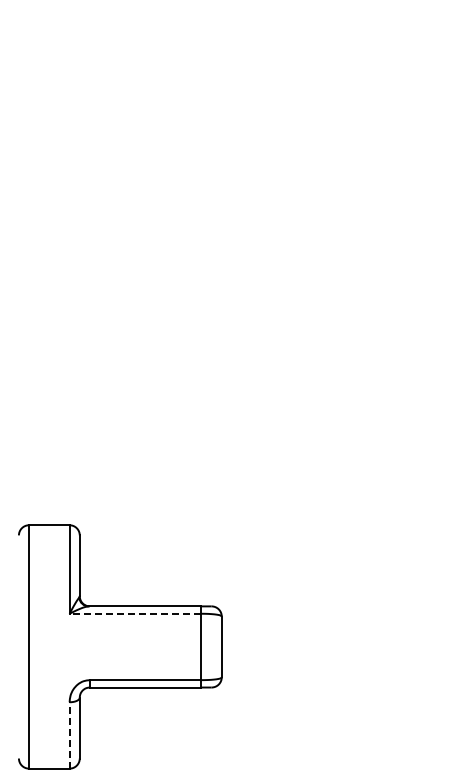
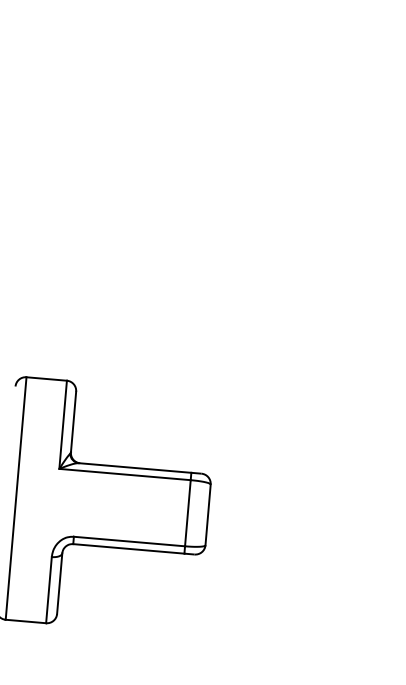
line: (135, 613) -> (125, 474), dashed -> solid
line: (69, 734) -> (48, 589), dashed -> solid

